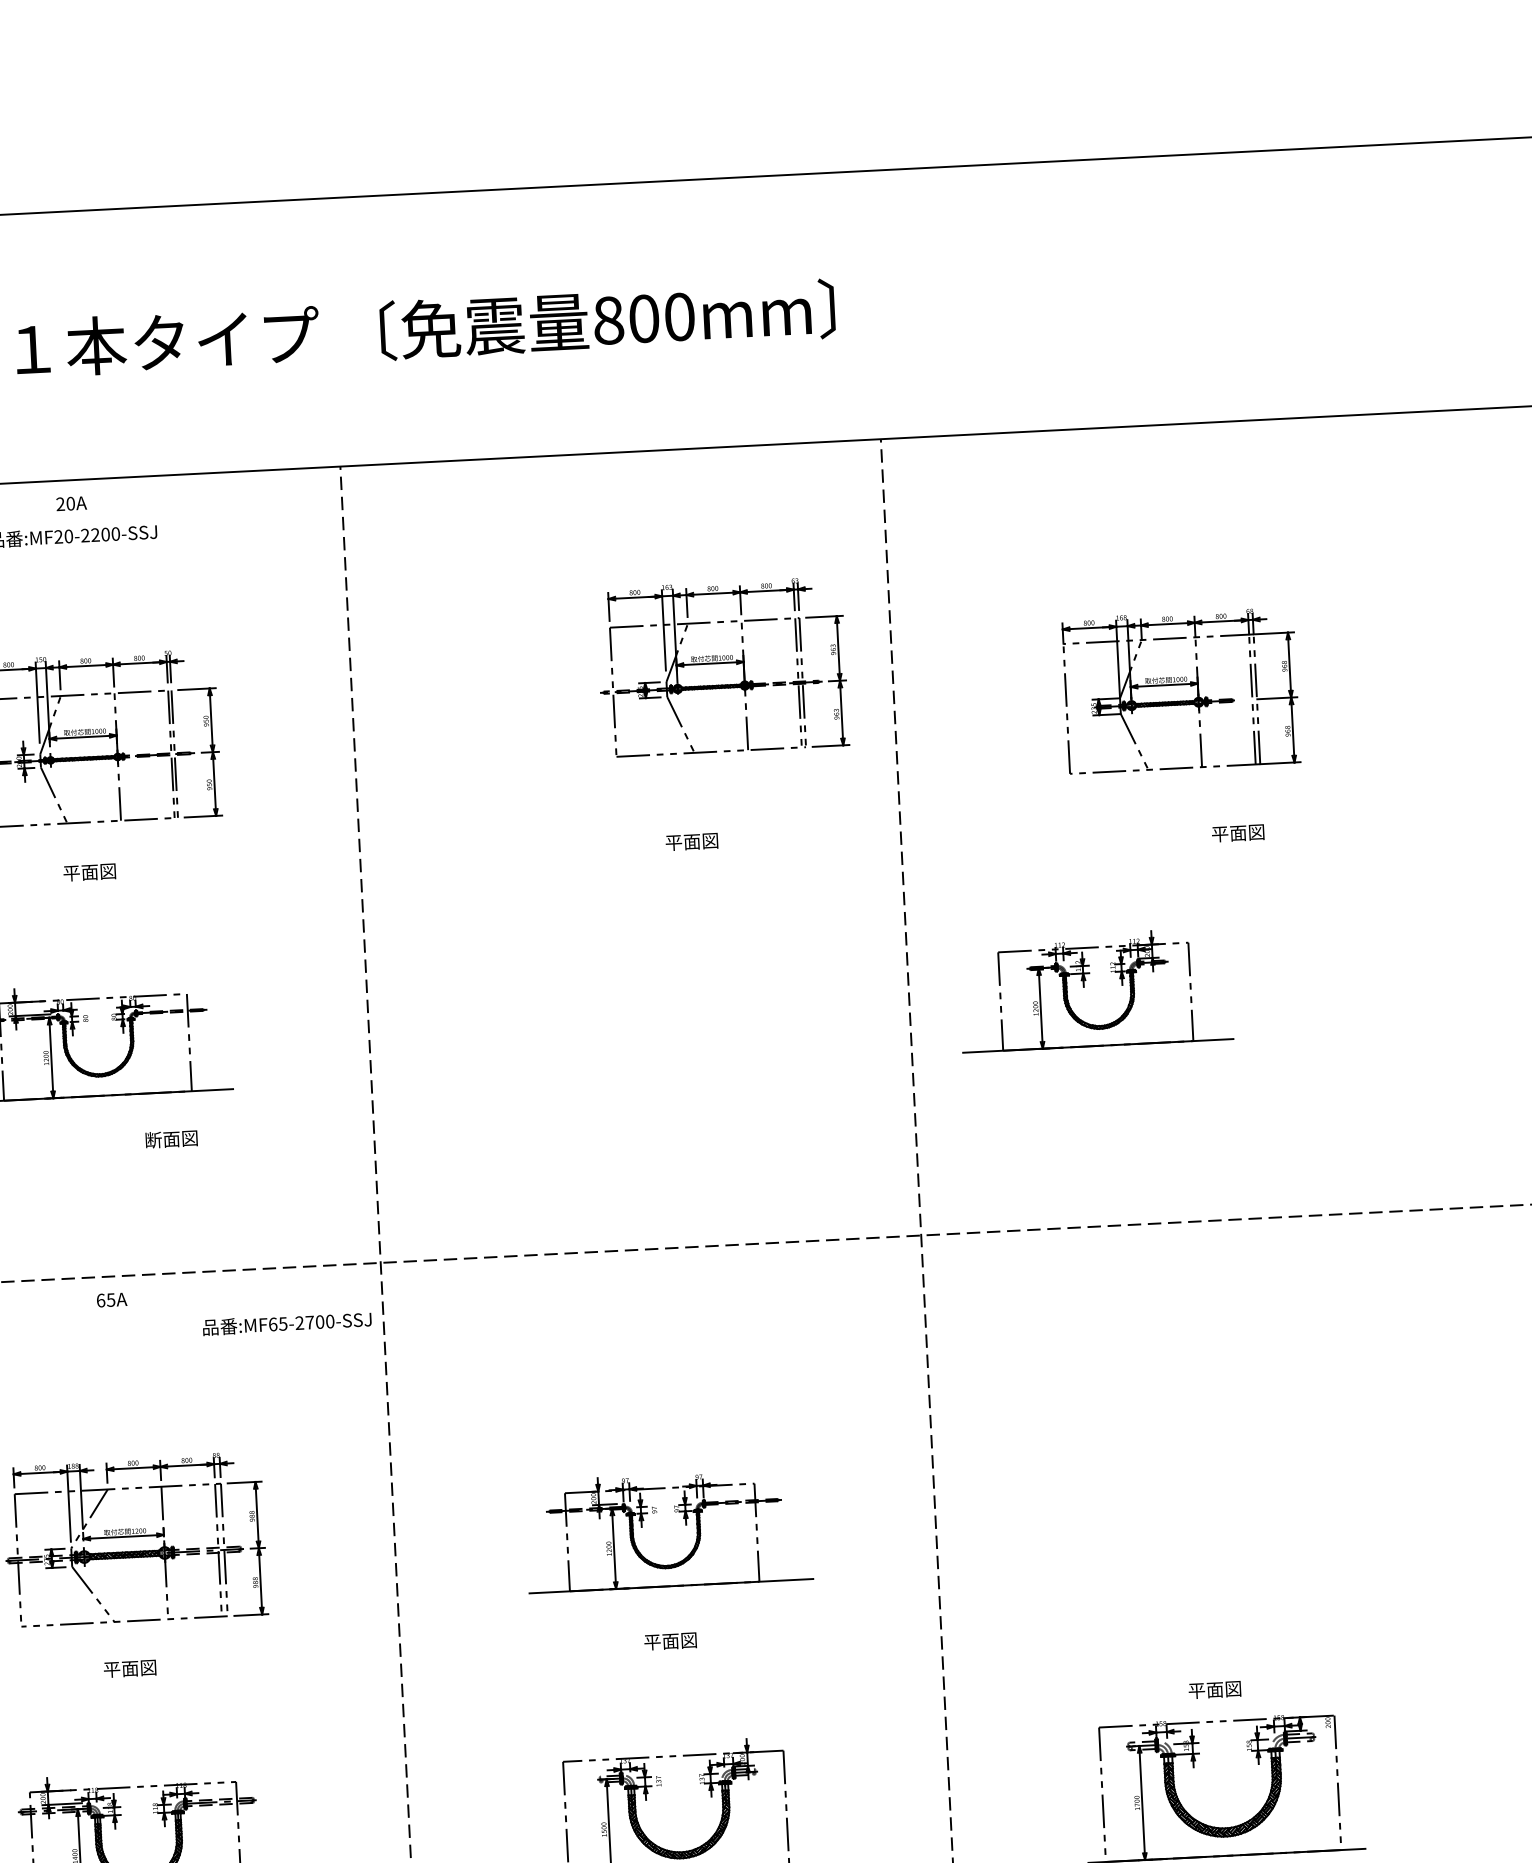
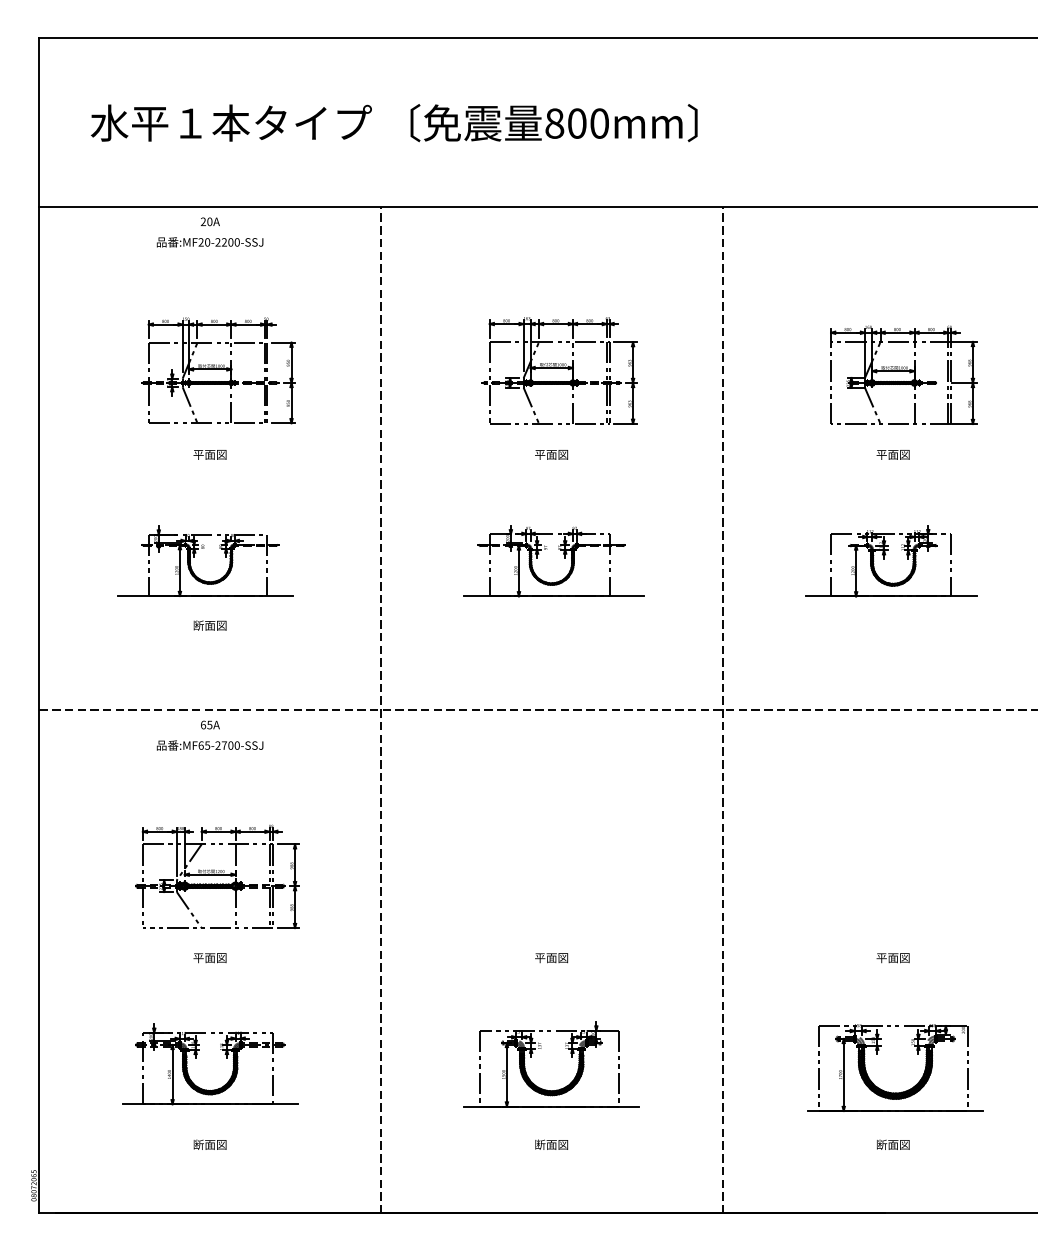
part: (722, 666) -> (559, 370), moved
text: (1237, 832) -> (892, 454), moved
text: (691, 841) -> (551, 454), moved
part: (1084, 988) -> (884, 559), moved
text: (170, 1139) -> (209, 625), moved
text: (286, 1323) -> (209, 745), moved
part: (685, 1525) -> (564, 558), moved
text: (1213, 1690) -> (892, 958), moved

